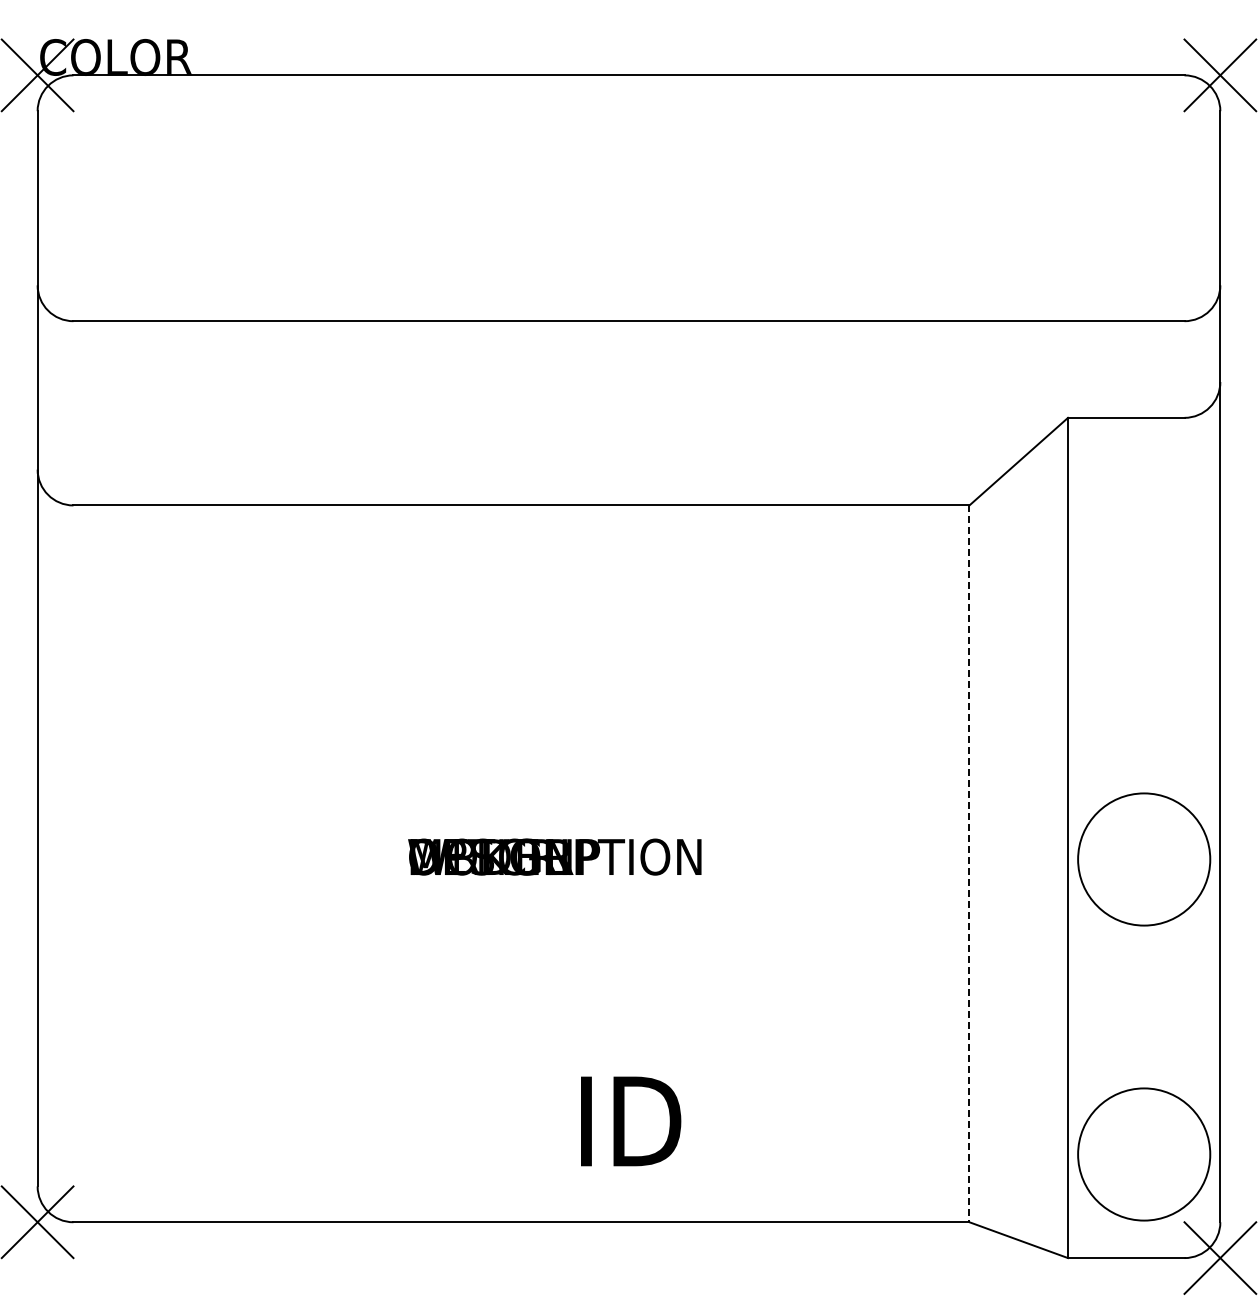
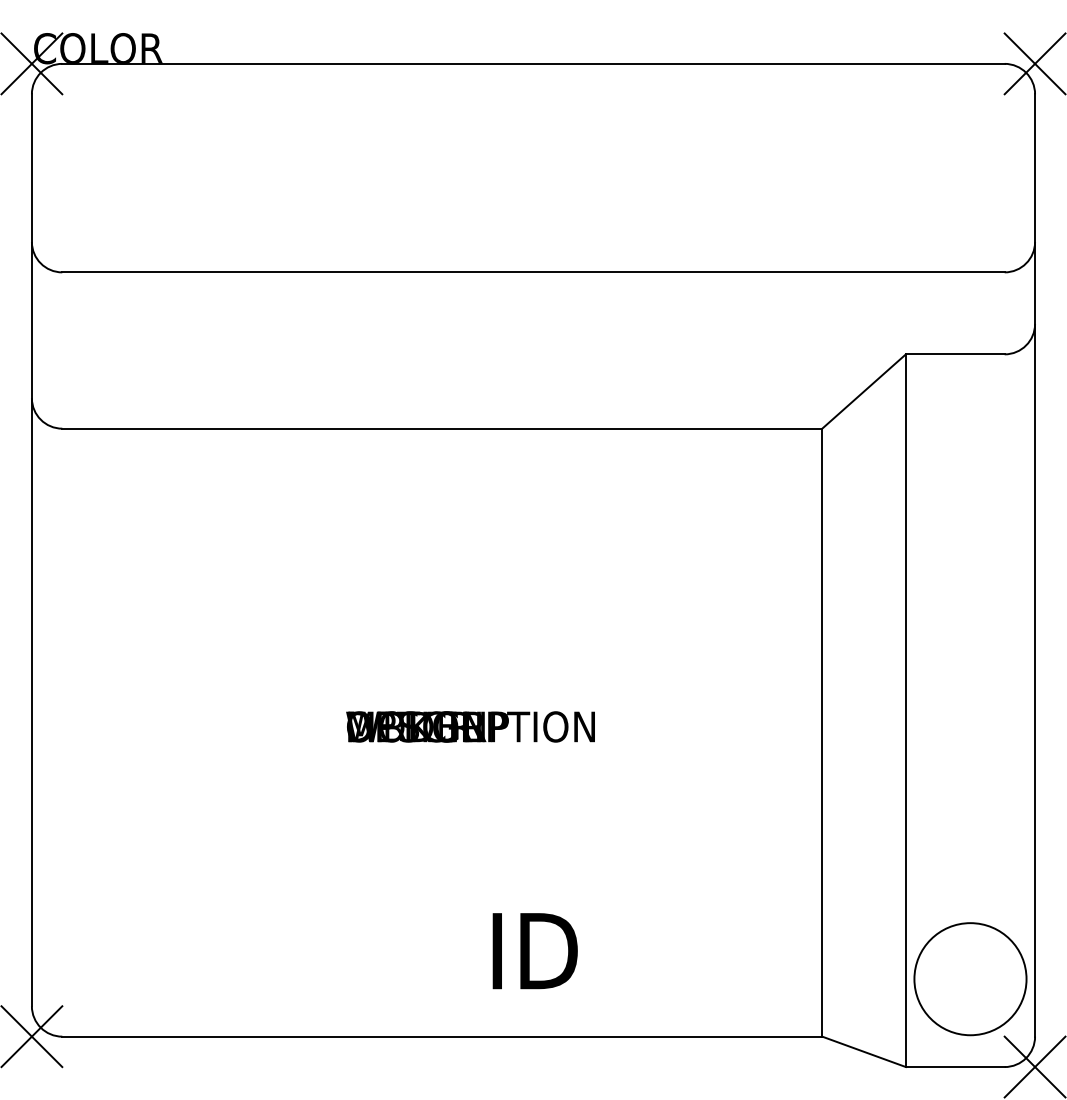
circle: (1144, 859) -> (970, 728), removed
line: (969, 864) -> (822, 733), dashed -> solid

